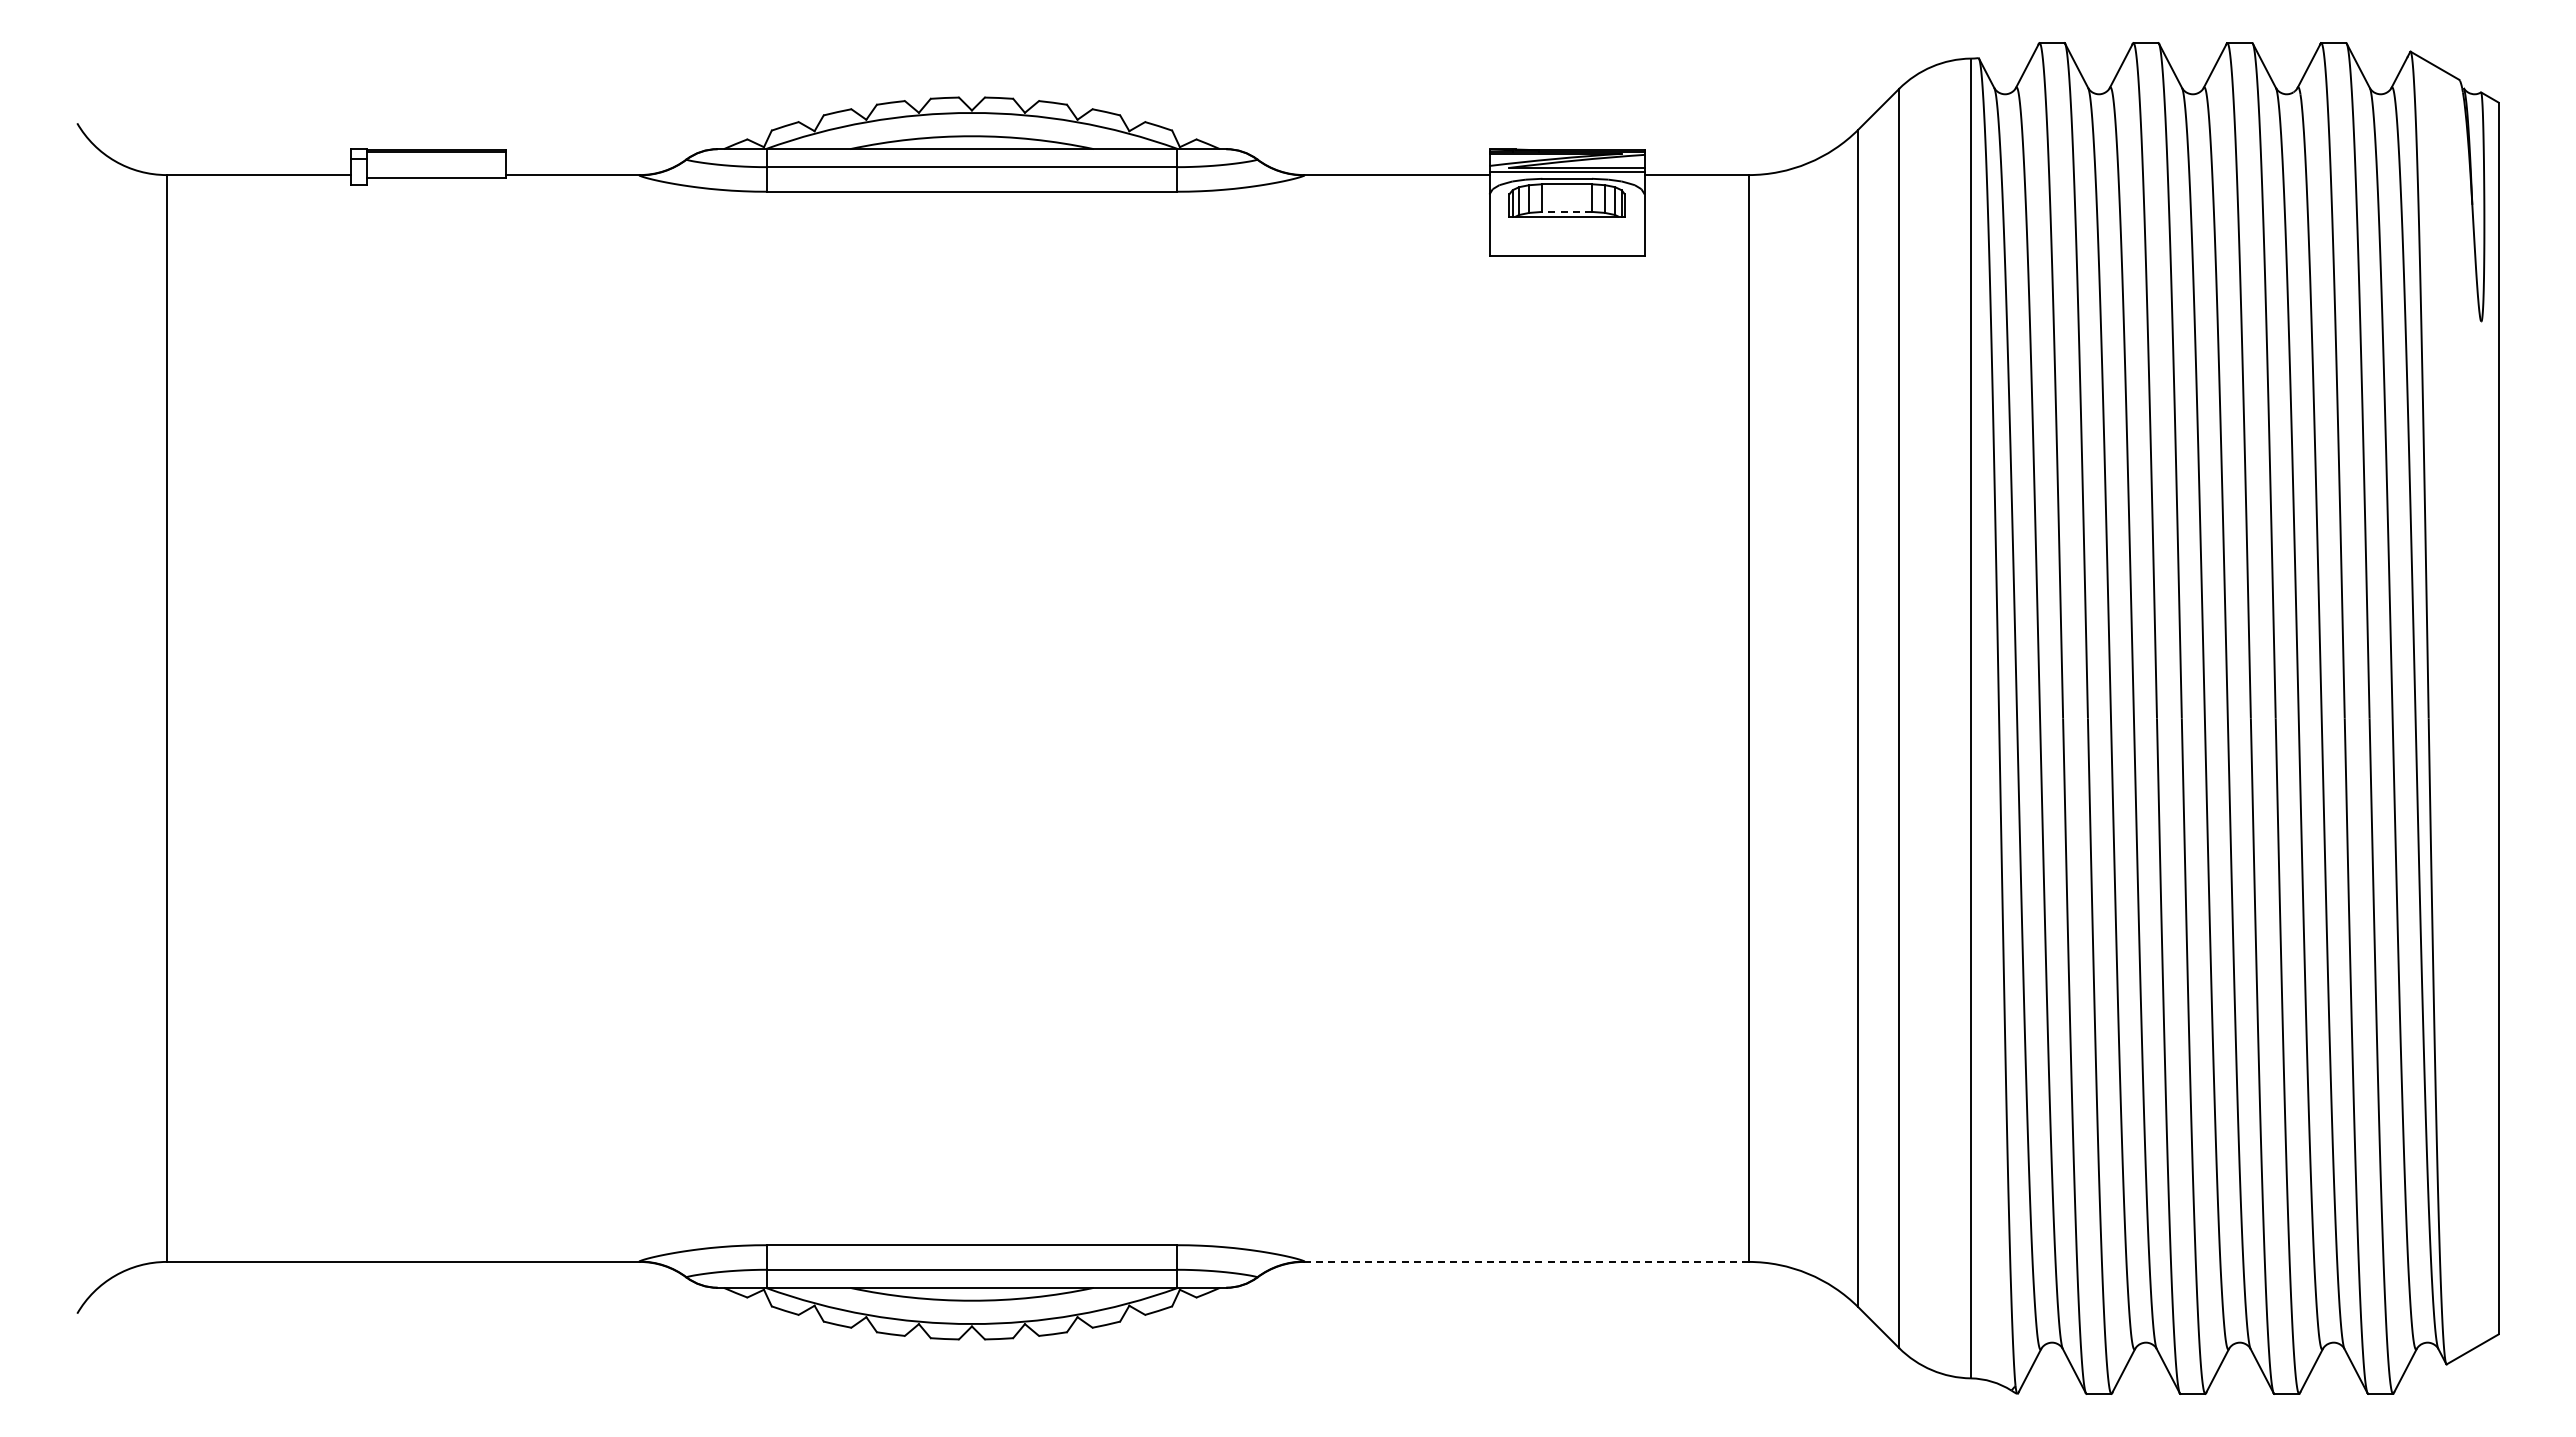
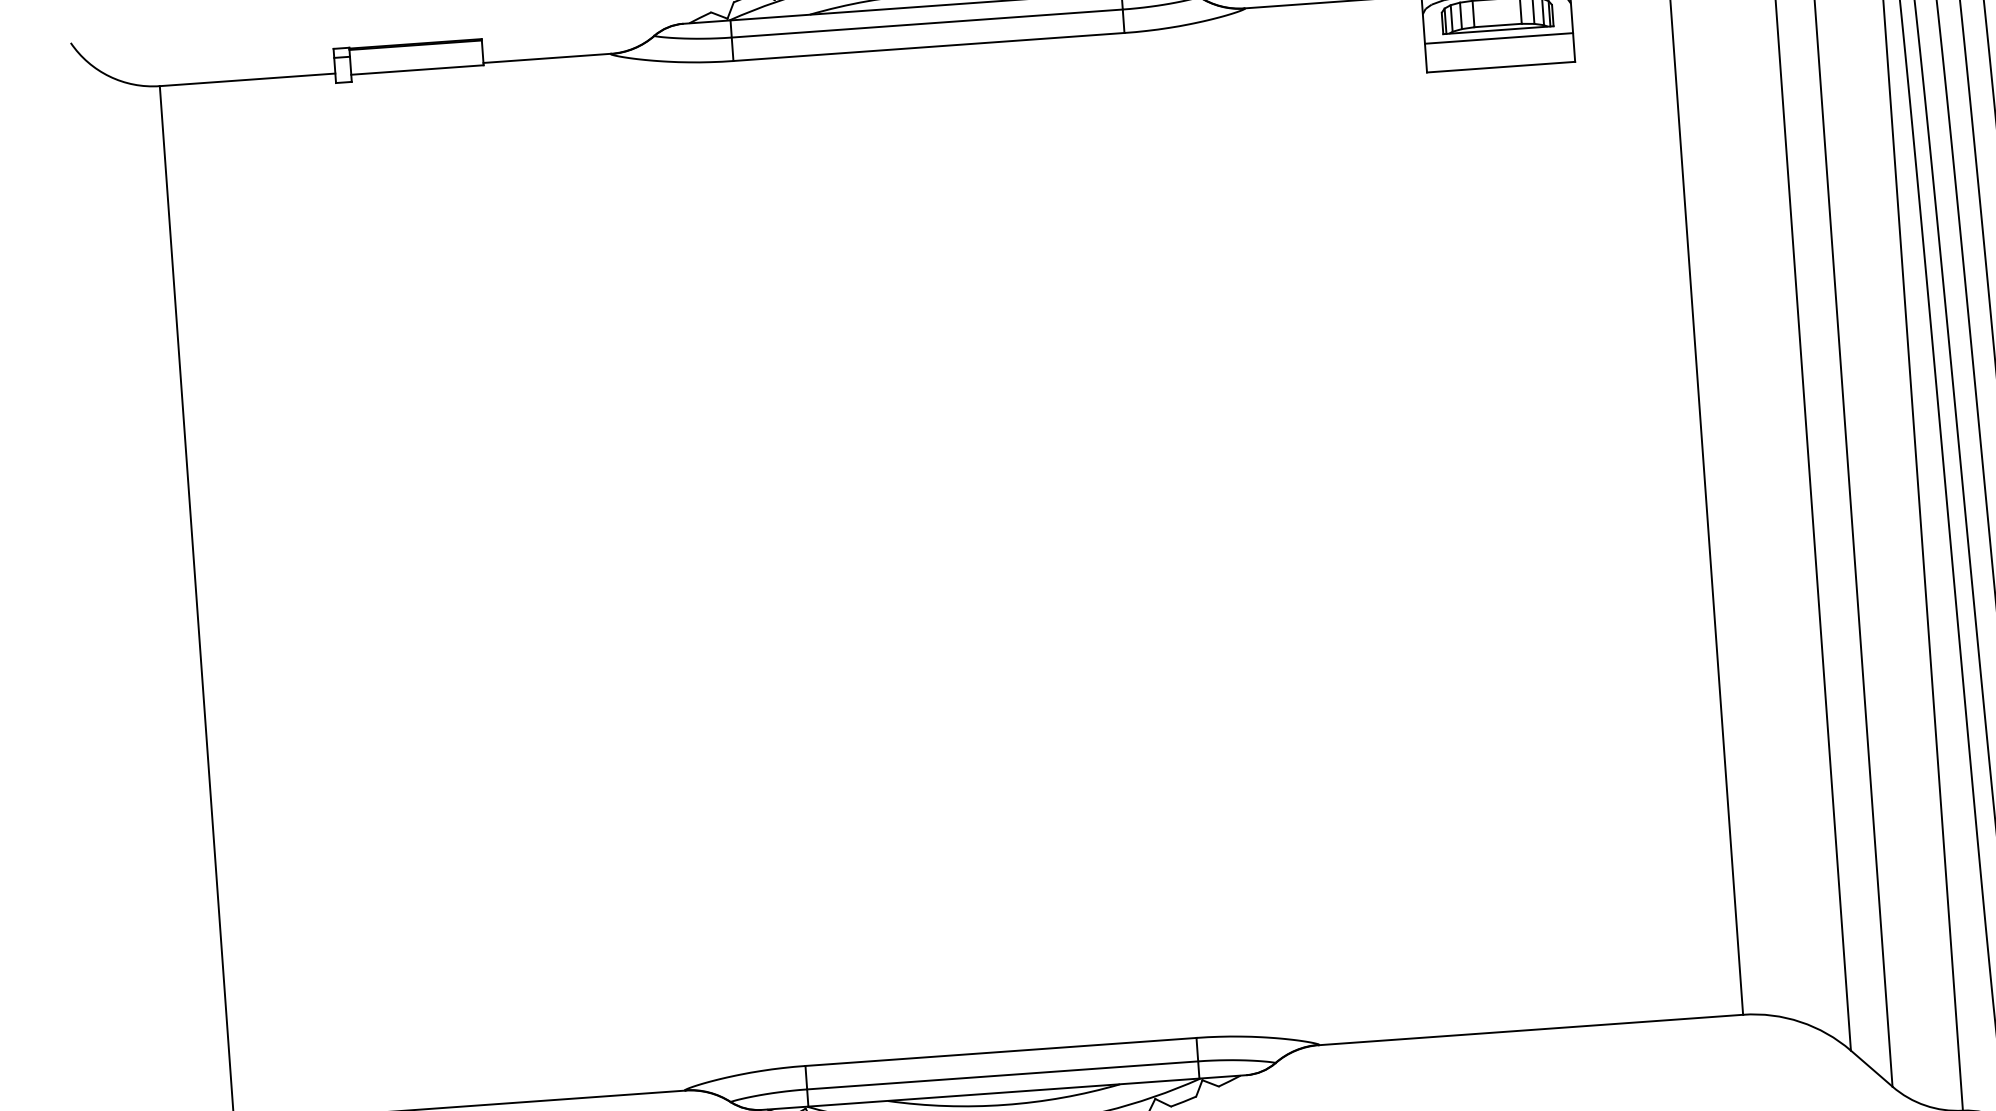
line: (1567, 211) -> (1498, 25), dashed -> solid
line: (1566, 225) -> (1498, 38), added
line: (1526, 1261) -> (1531, 1029), dashed -> solid

